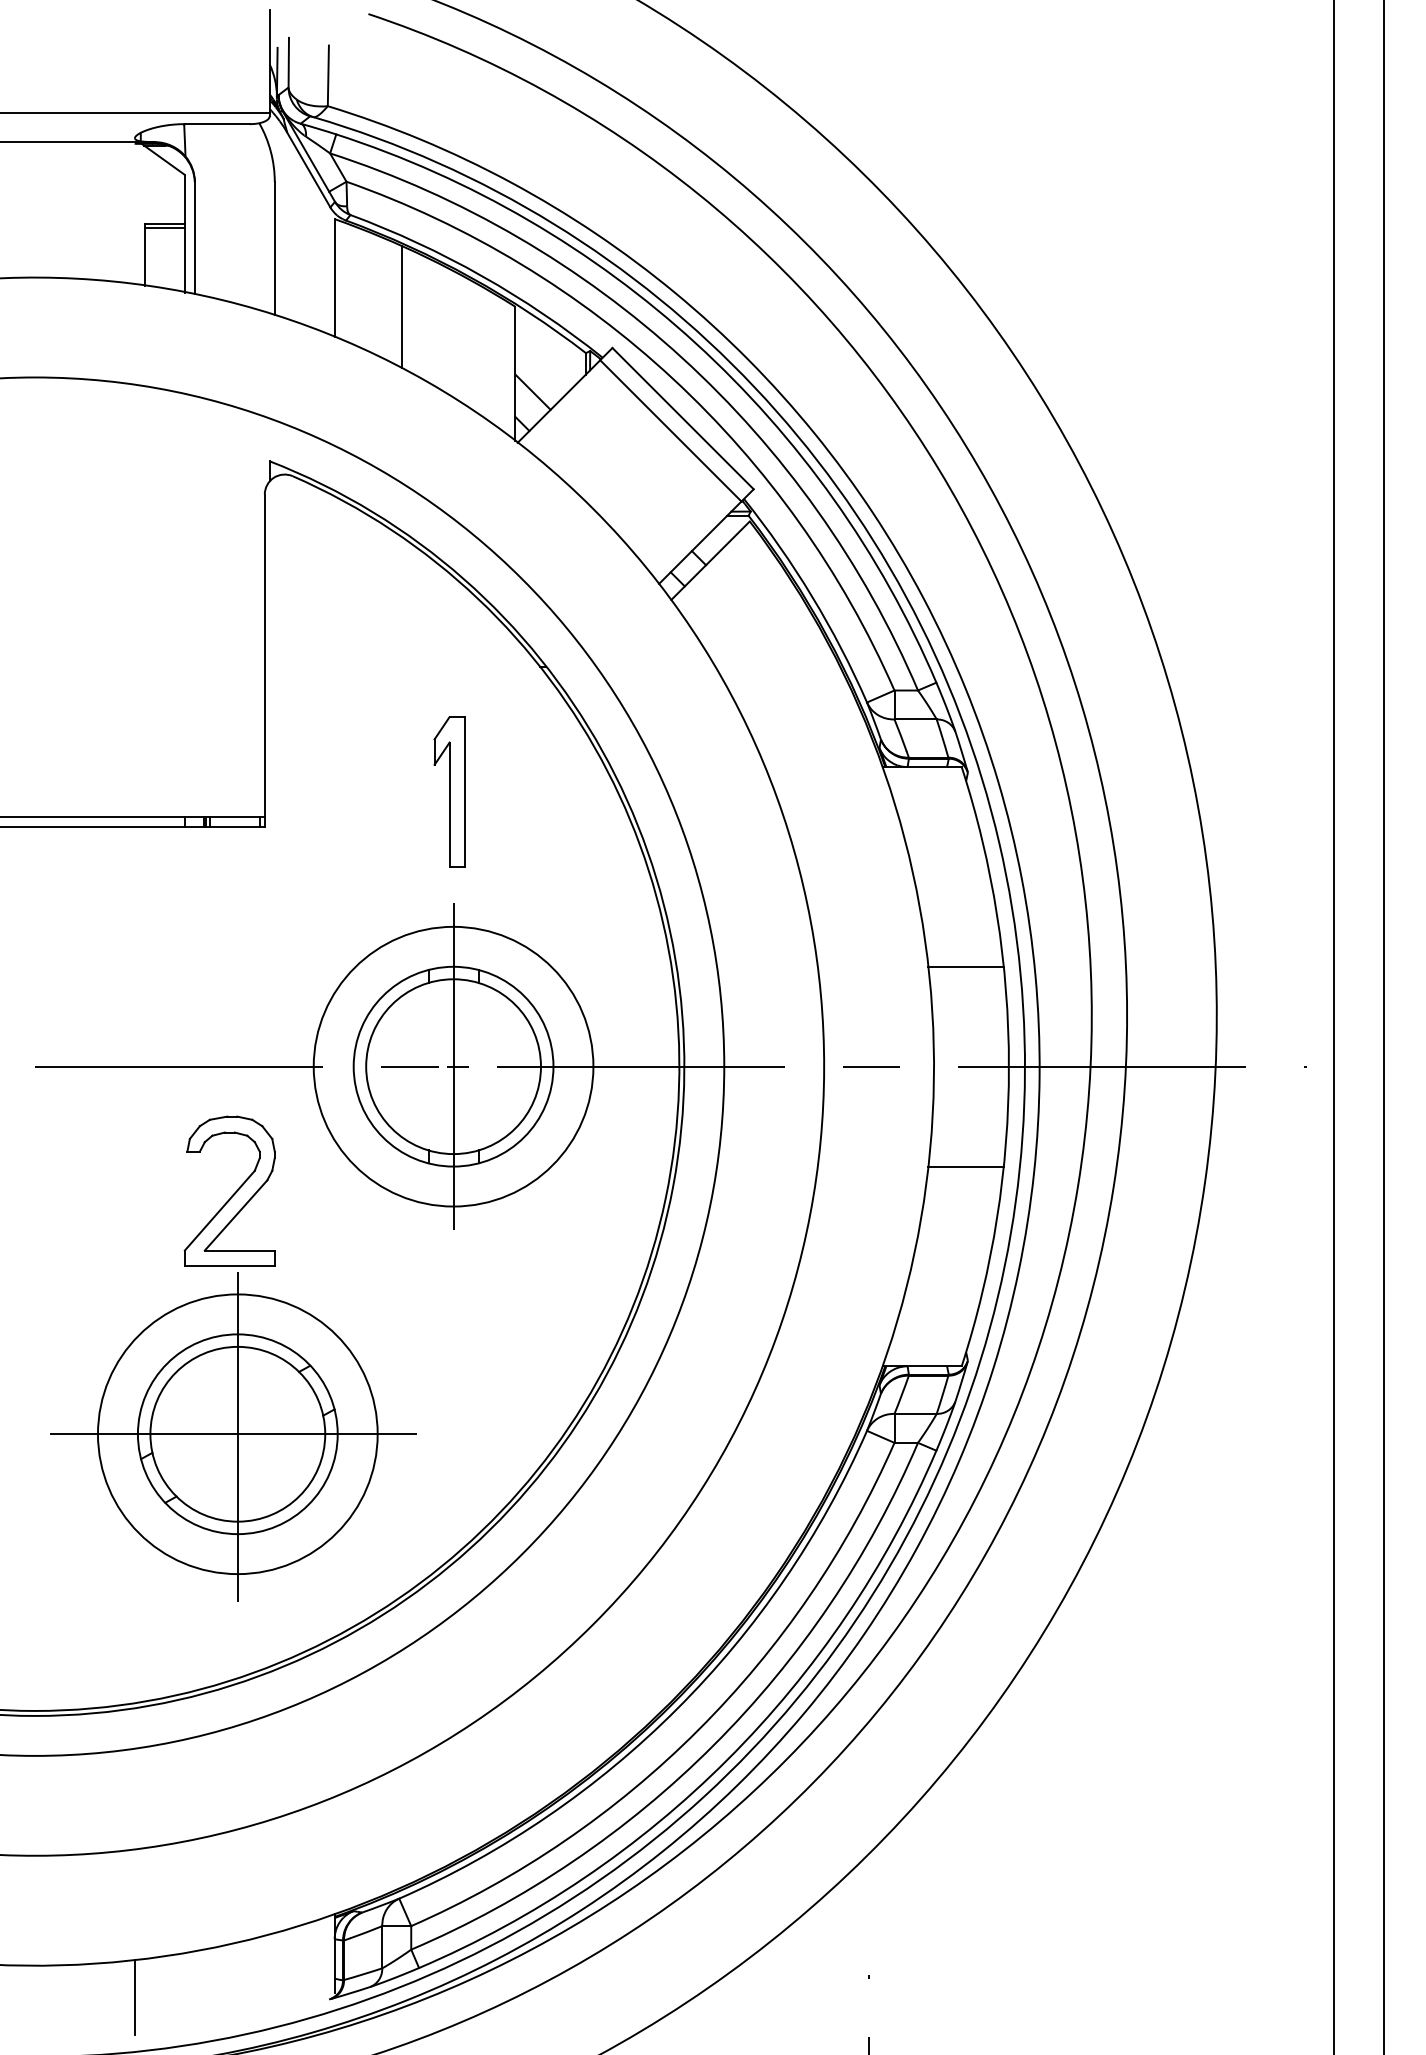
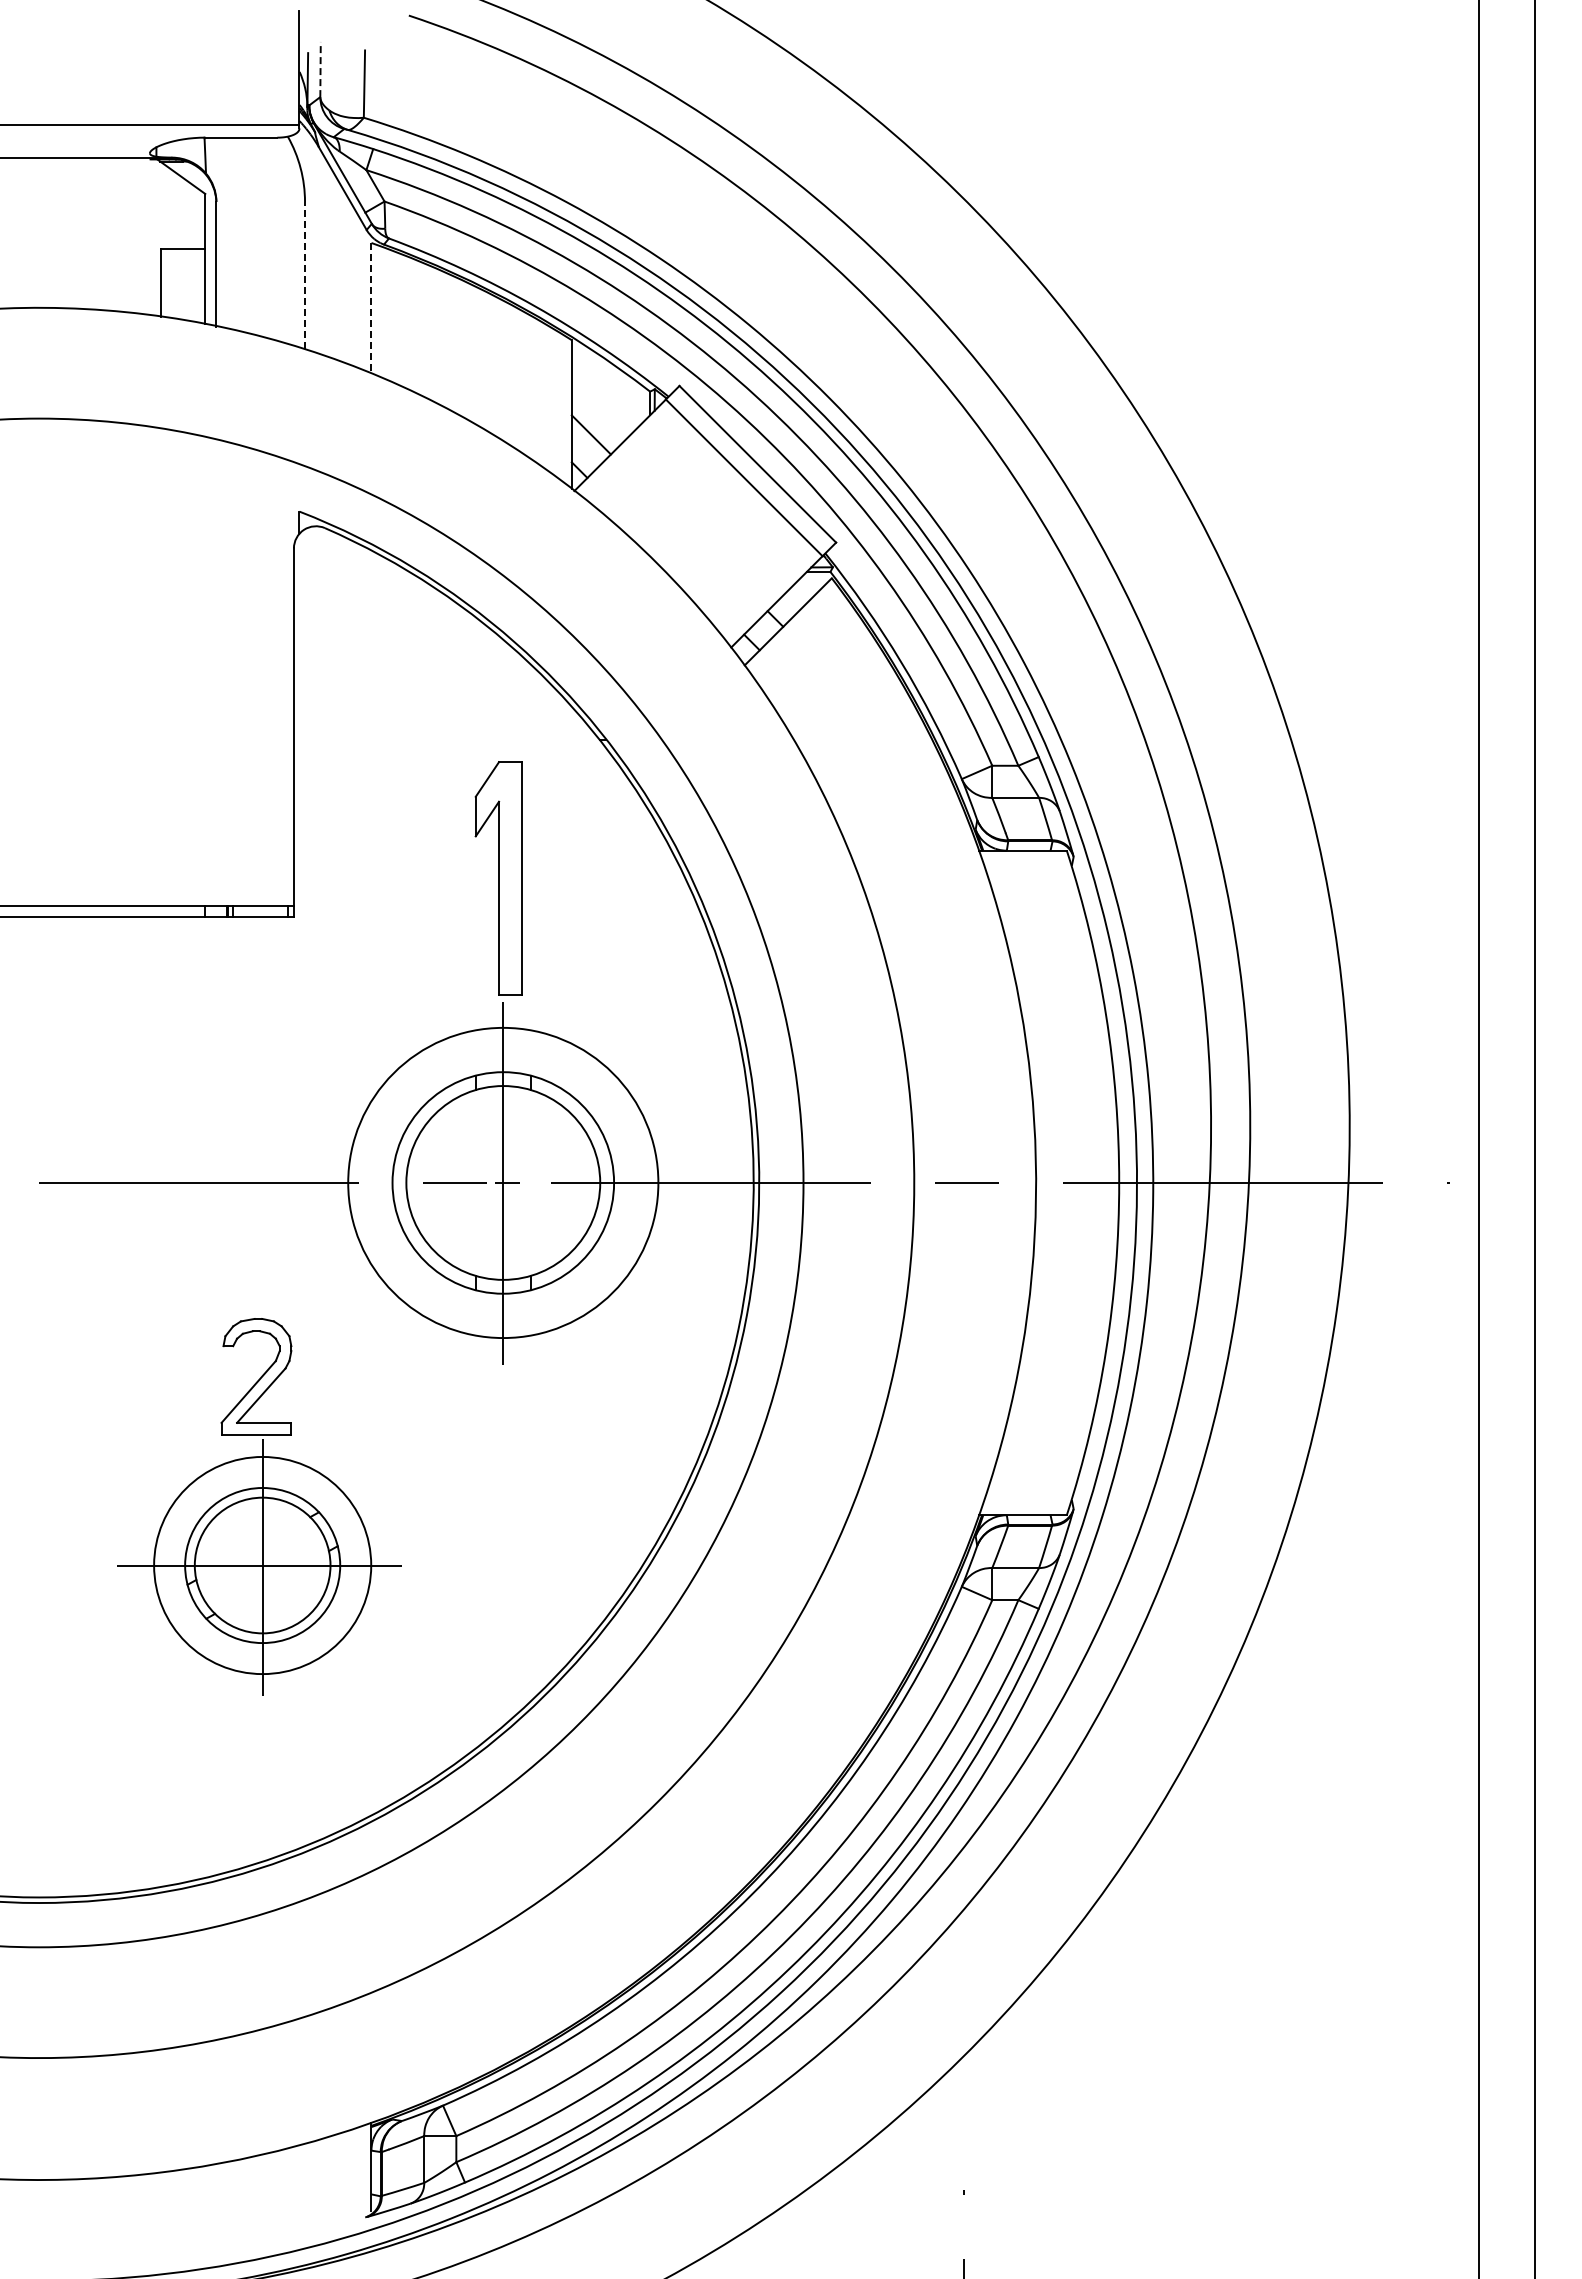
line: (288, 62) -> (320, 69), solid -> dashed
line: (165, 228) -> (183, 253), removed
line: (275, 248) -> (305, 275), solid -> dashed
line: (334, 278) -> (371, 308), solid -> dashed
line: (401, 306) -> (445, 339), removed
part: (449, 791) -> (498, 877), size x1.4
line: (965, 967) -> (1071, 1072), removed
line: (965, 1166) -> (1071, 1293), removed
part: (233, 1358) -> (259, 1506), size x0.7
line: (134, 1997) -> (149, 2215), removed

